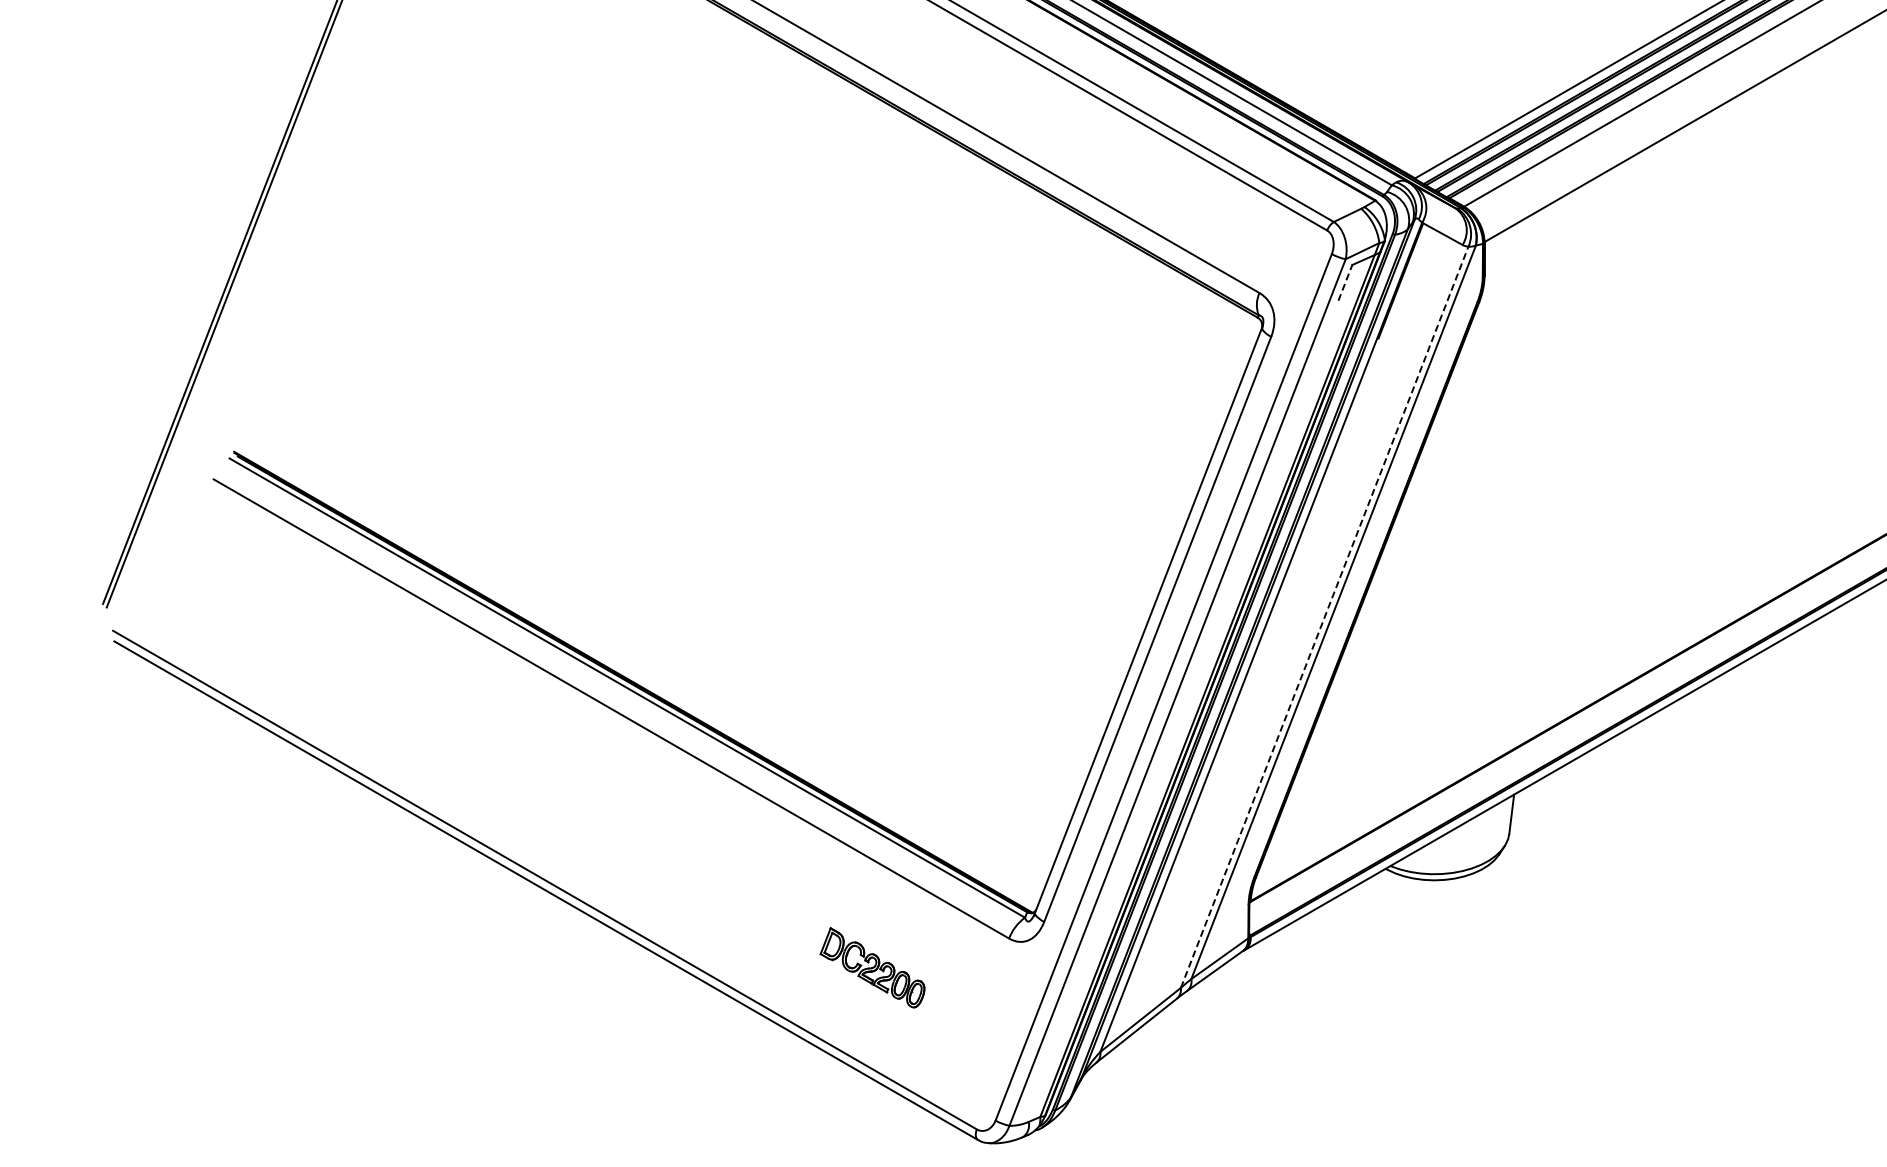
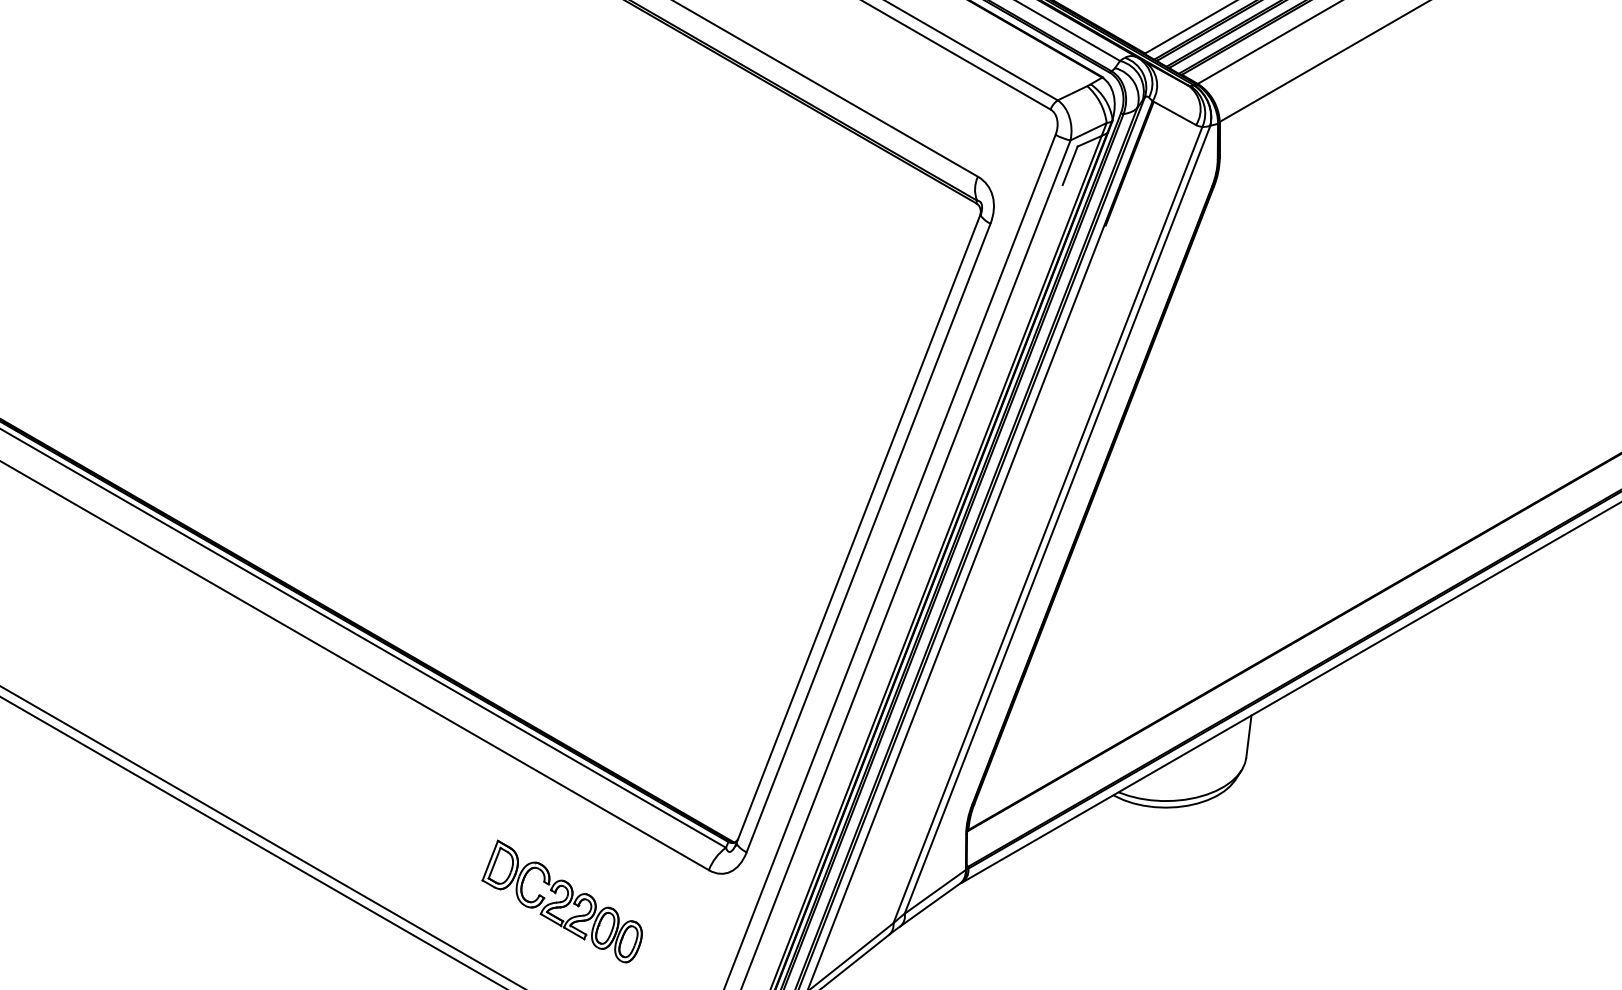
line: (1345, 282) -> (1070, 165), dashed -> solid
line: (1324, 617) -> (1047, 525), dashed -> solid
part: (872, 967) -> (562, 901), size x1.43

